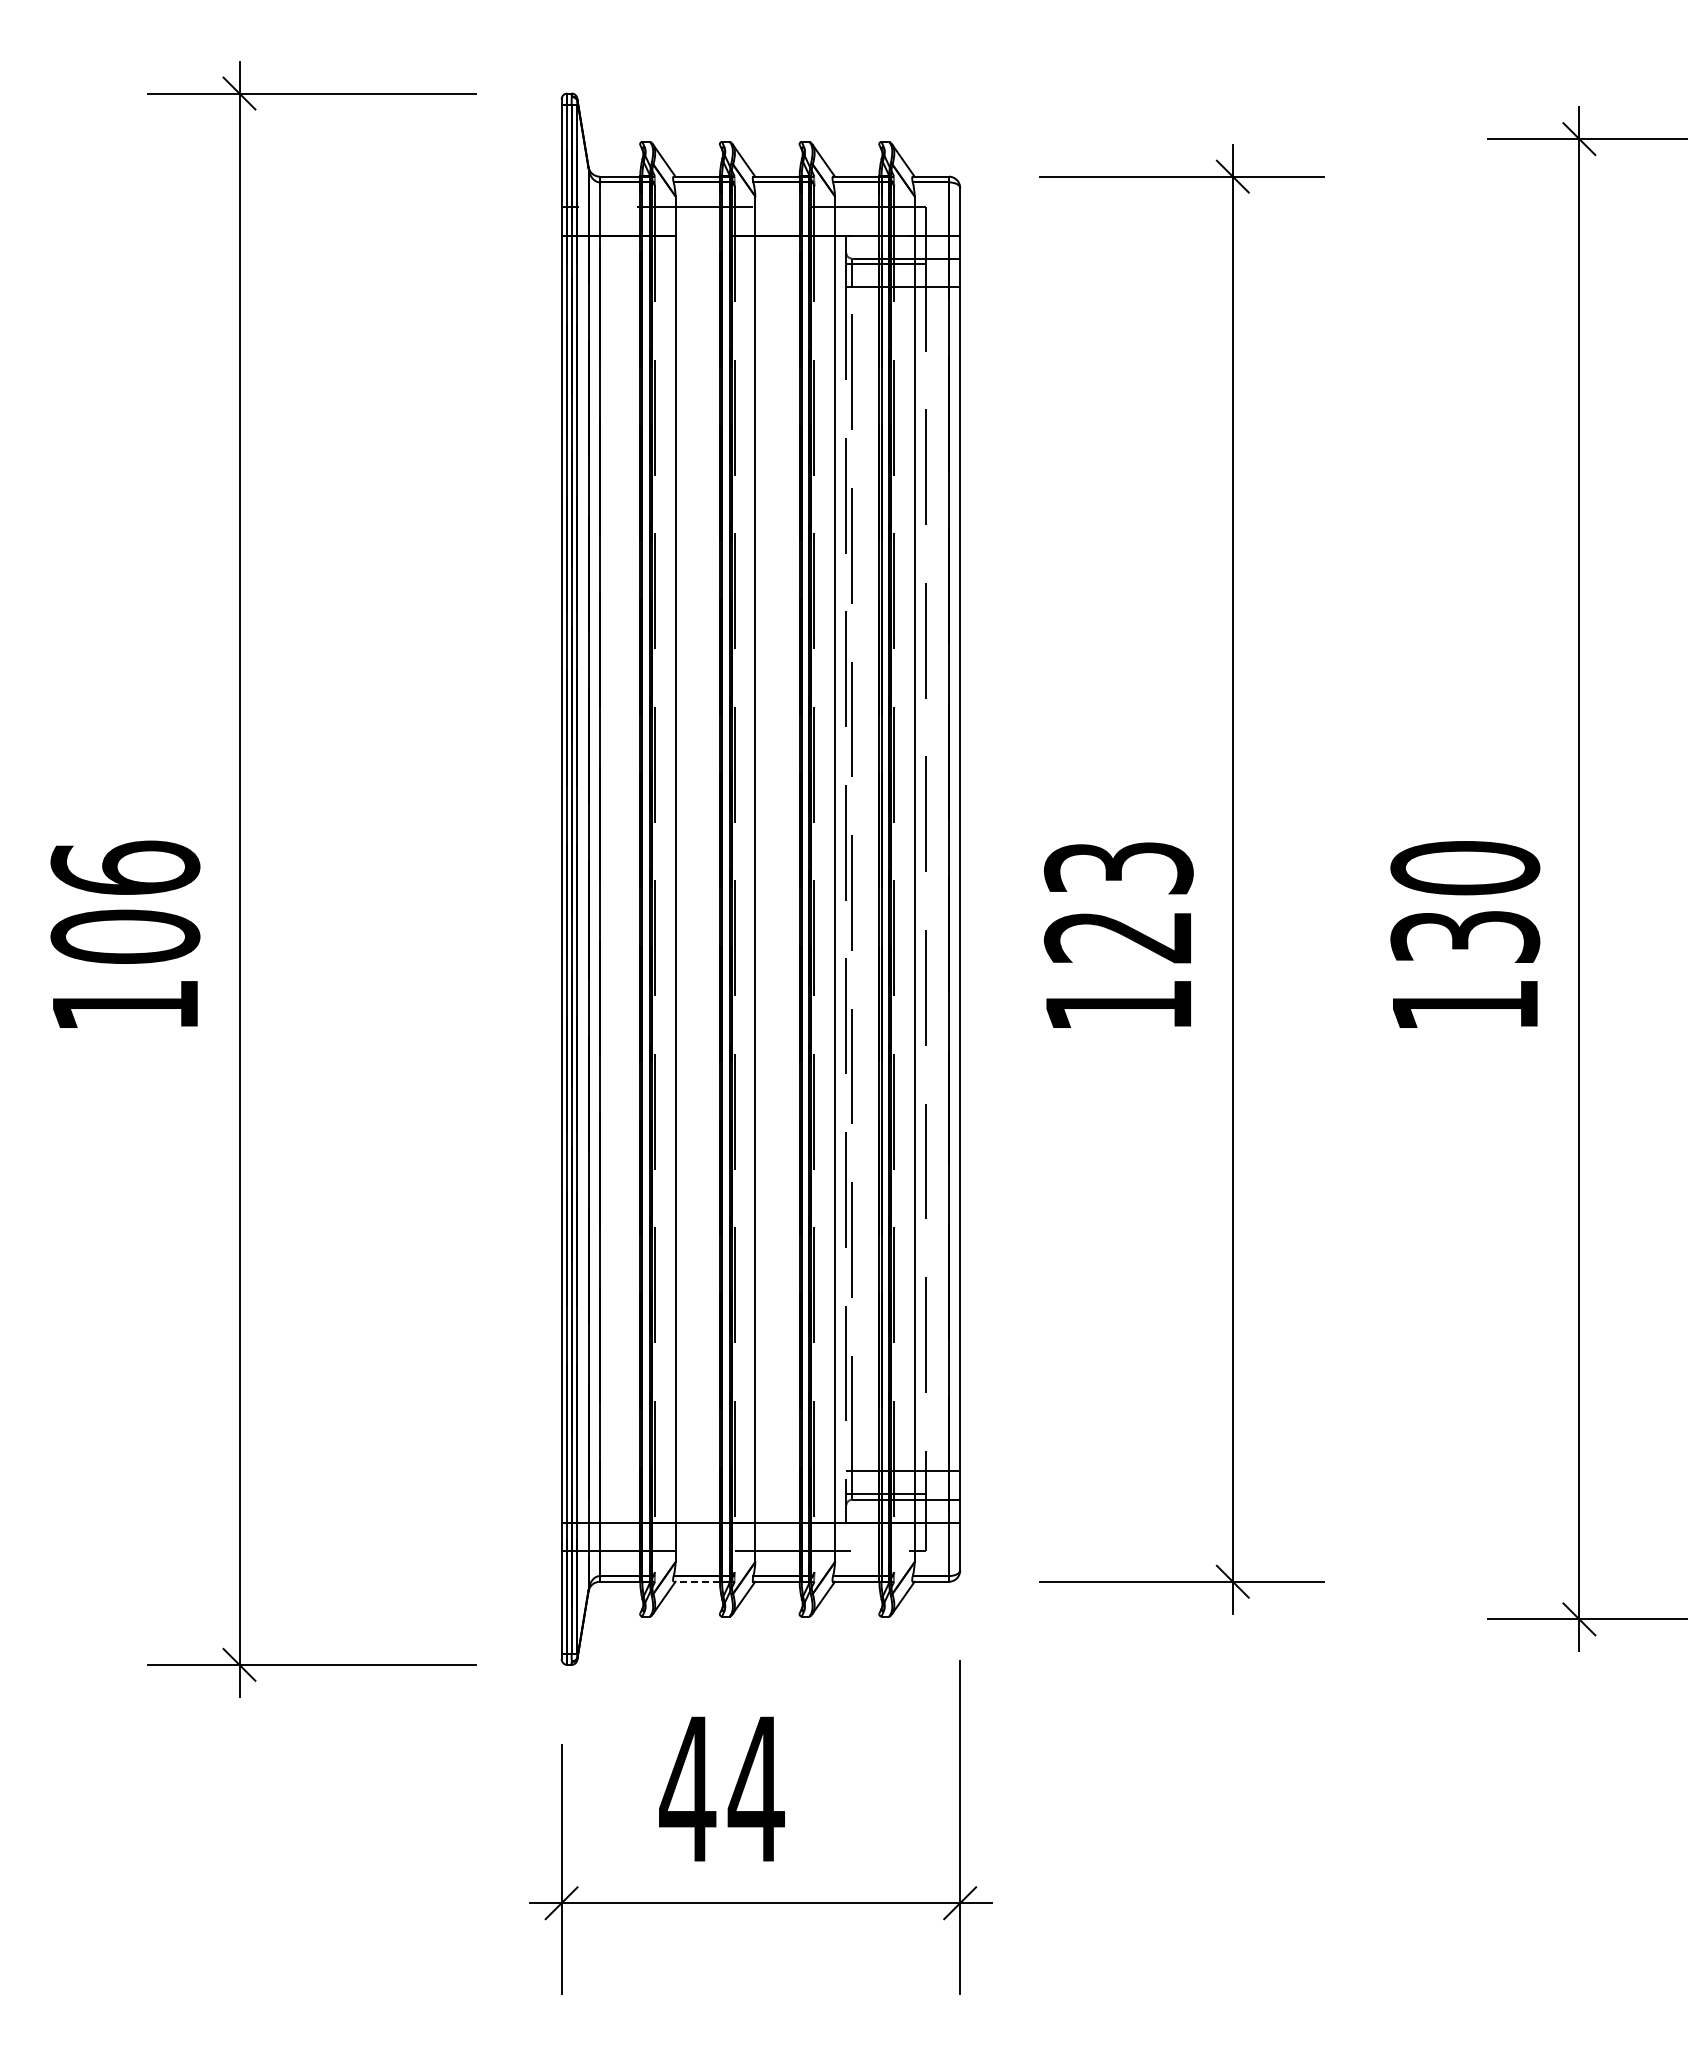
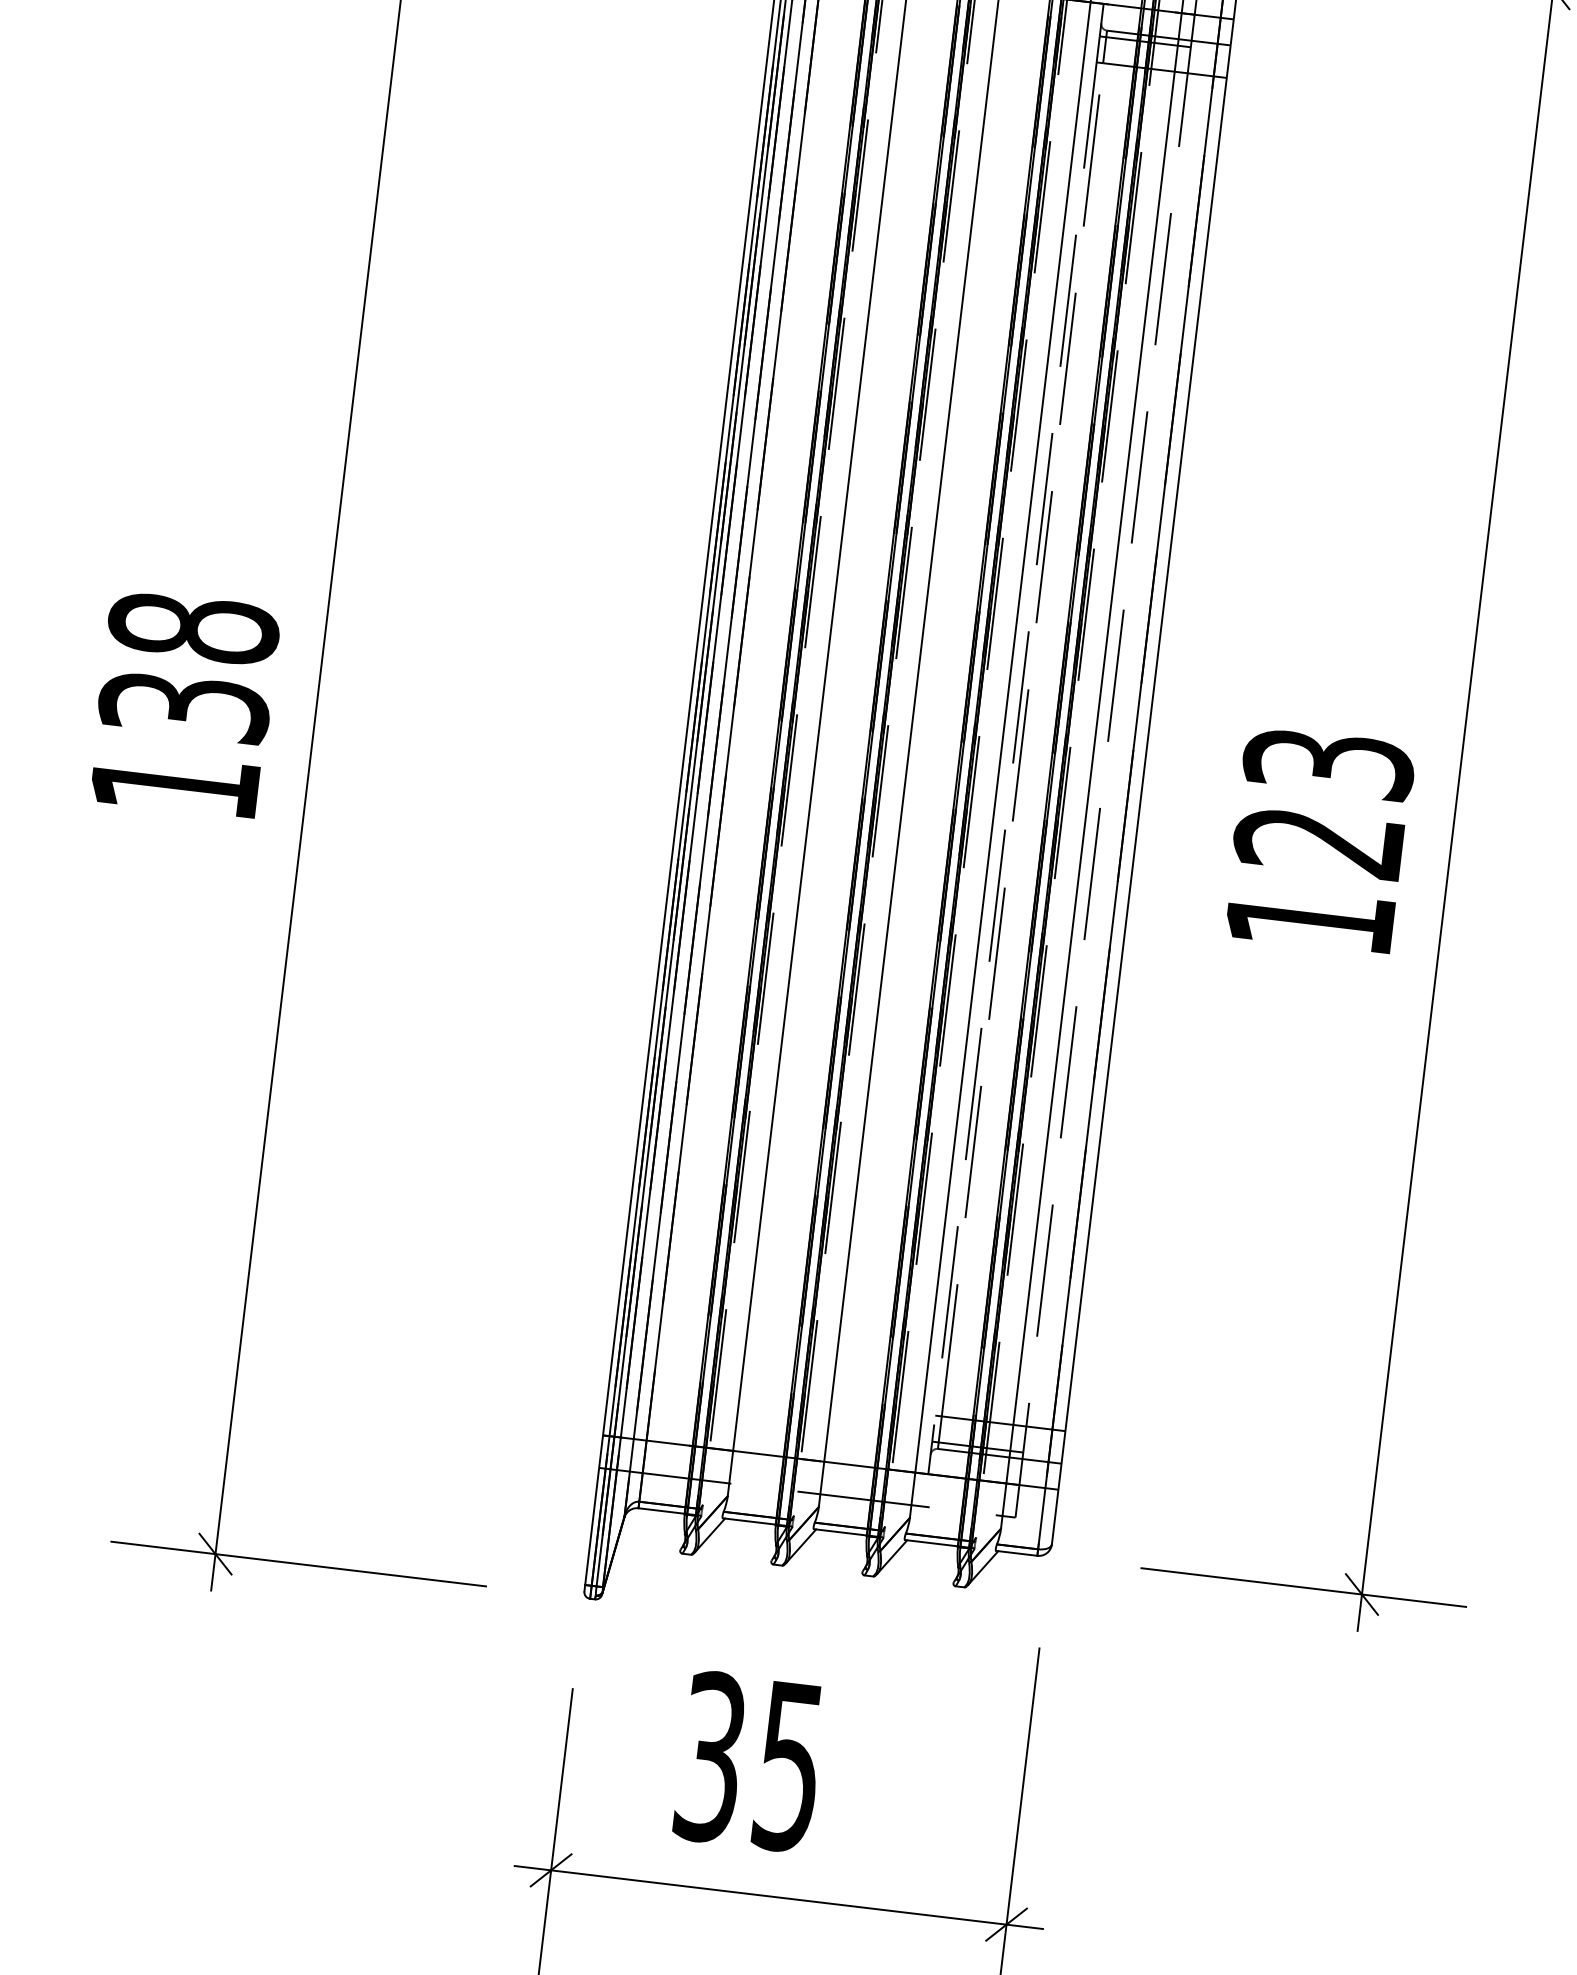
text: (125, 901) -> (189, 666), 106 -> 138
line: (696, 1581) -> (749, 1521), dashed -> solid
text: (721, 1789) -> (749, 1762), 44 -> 35

